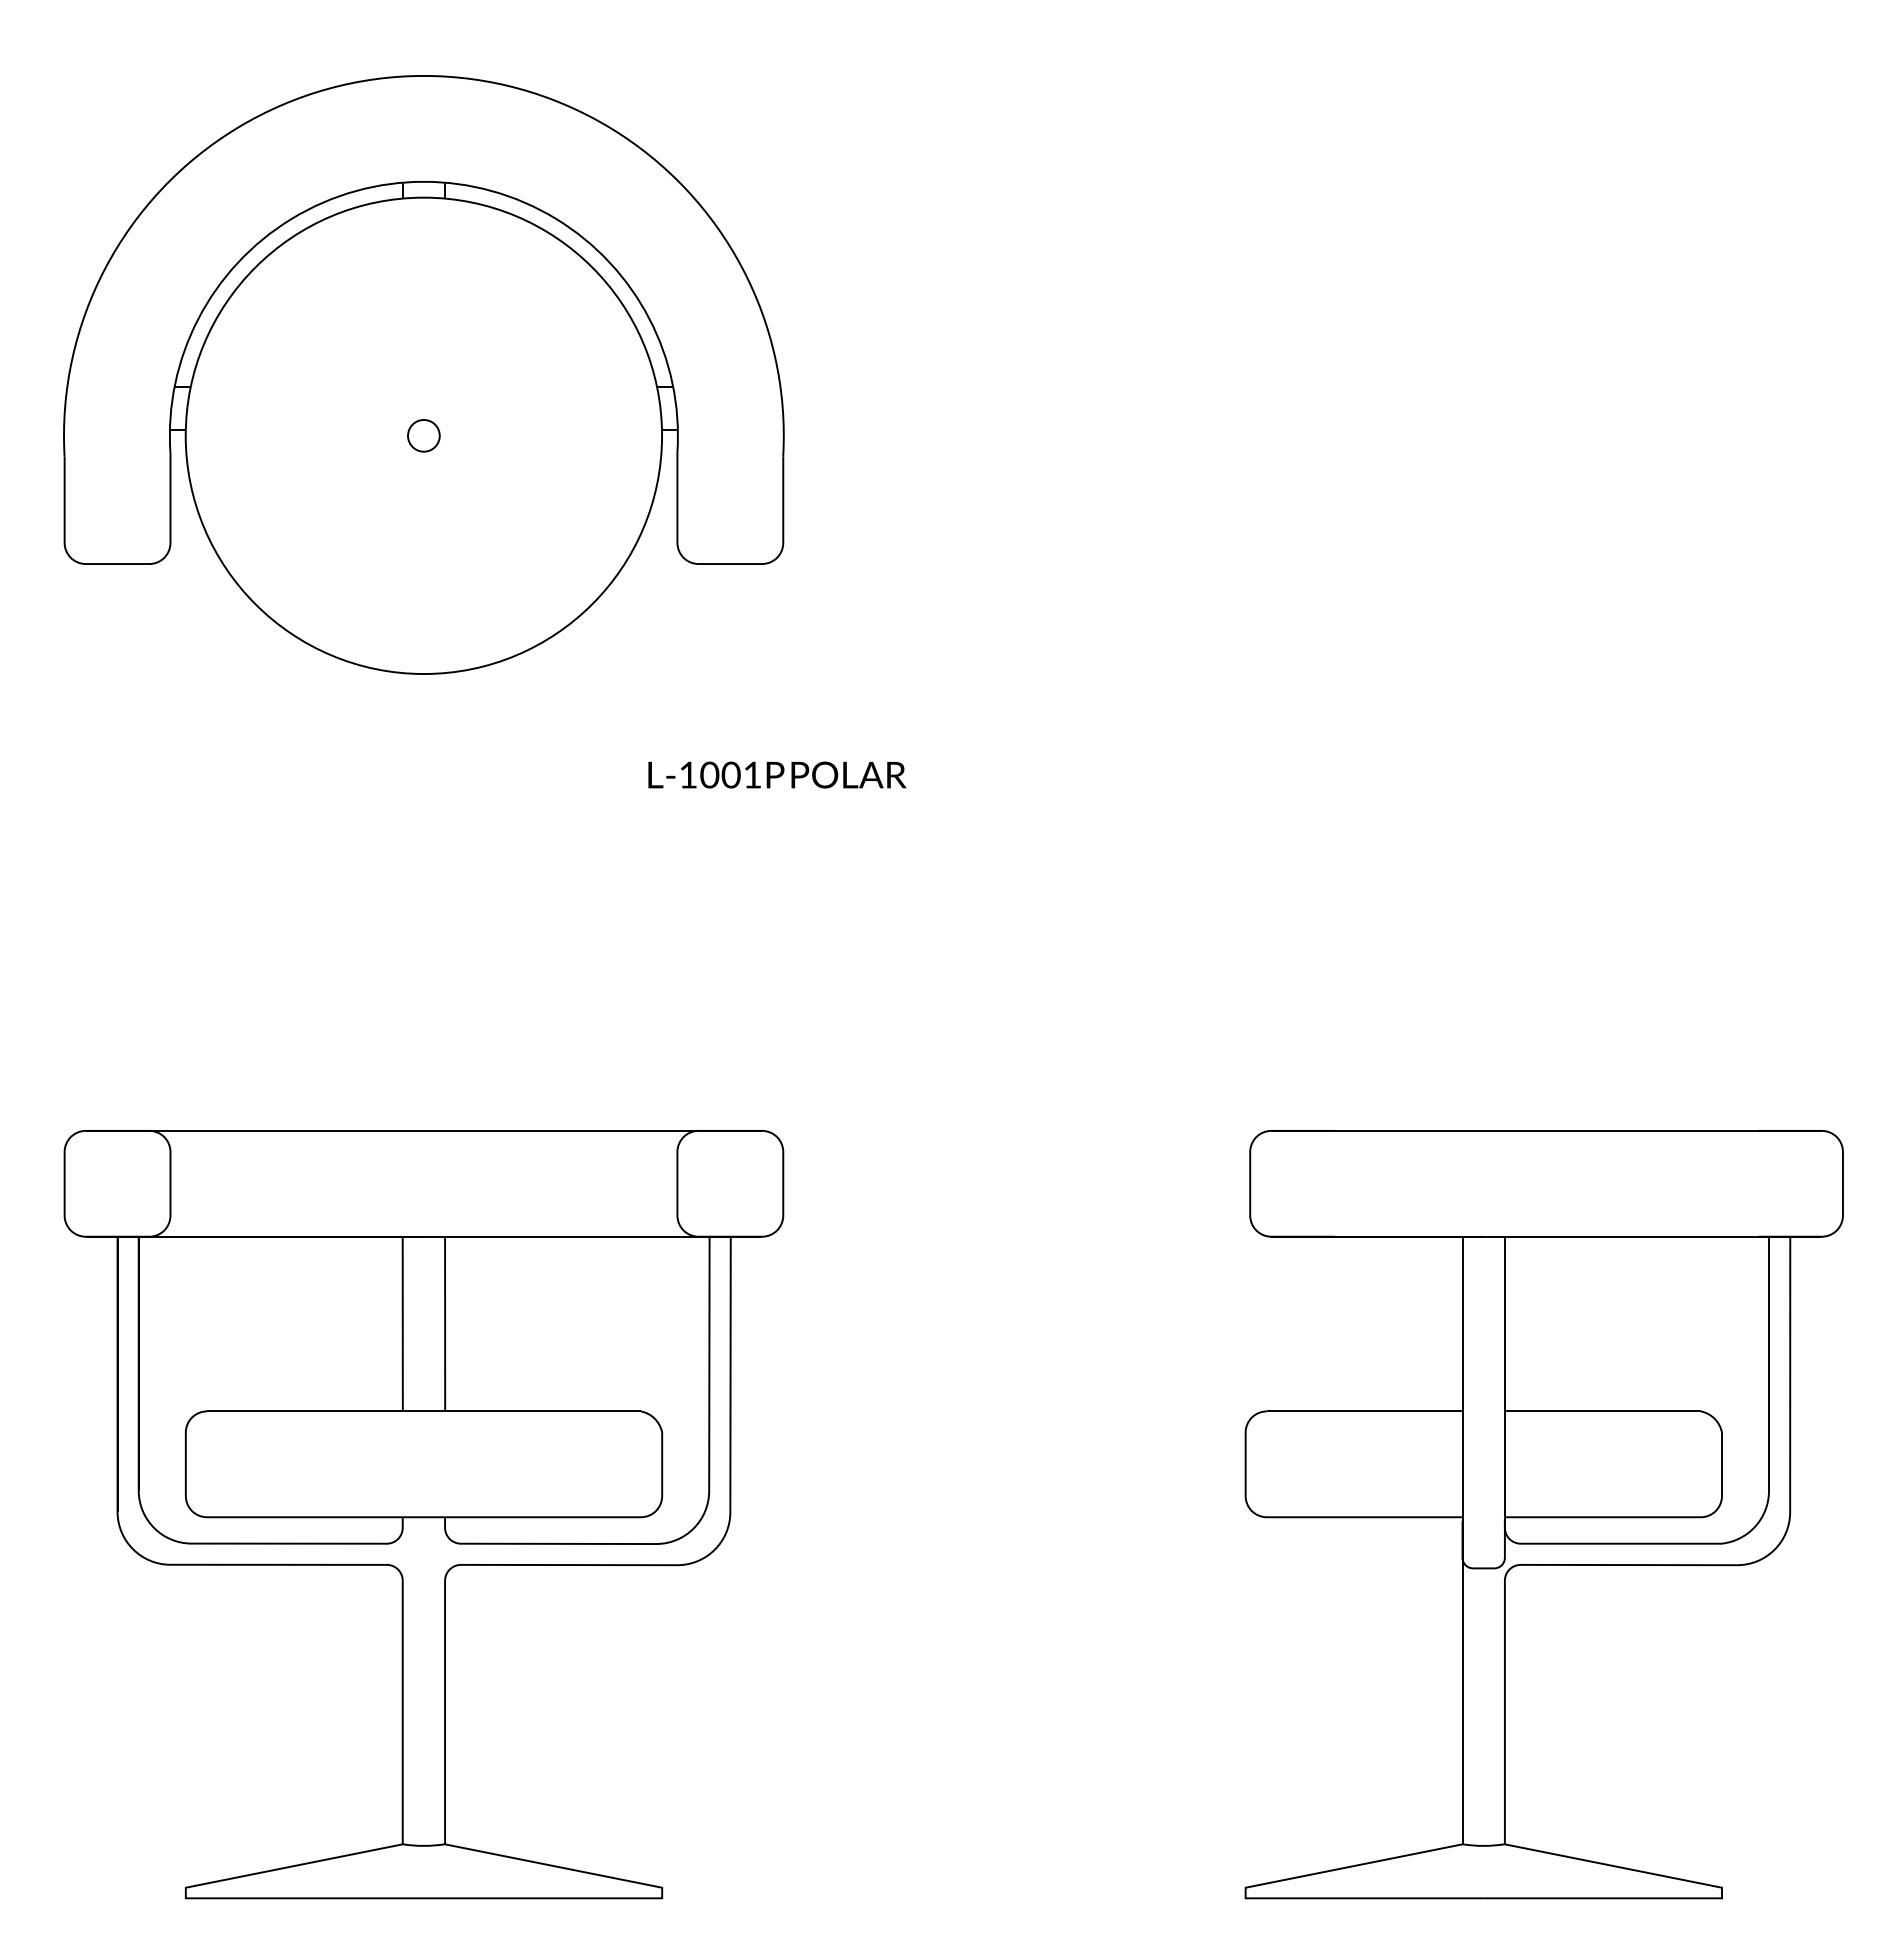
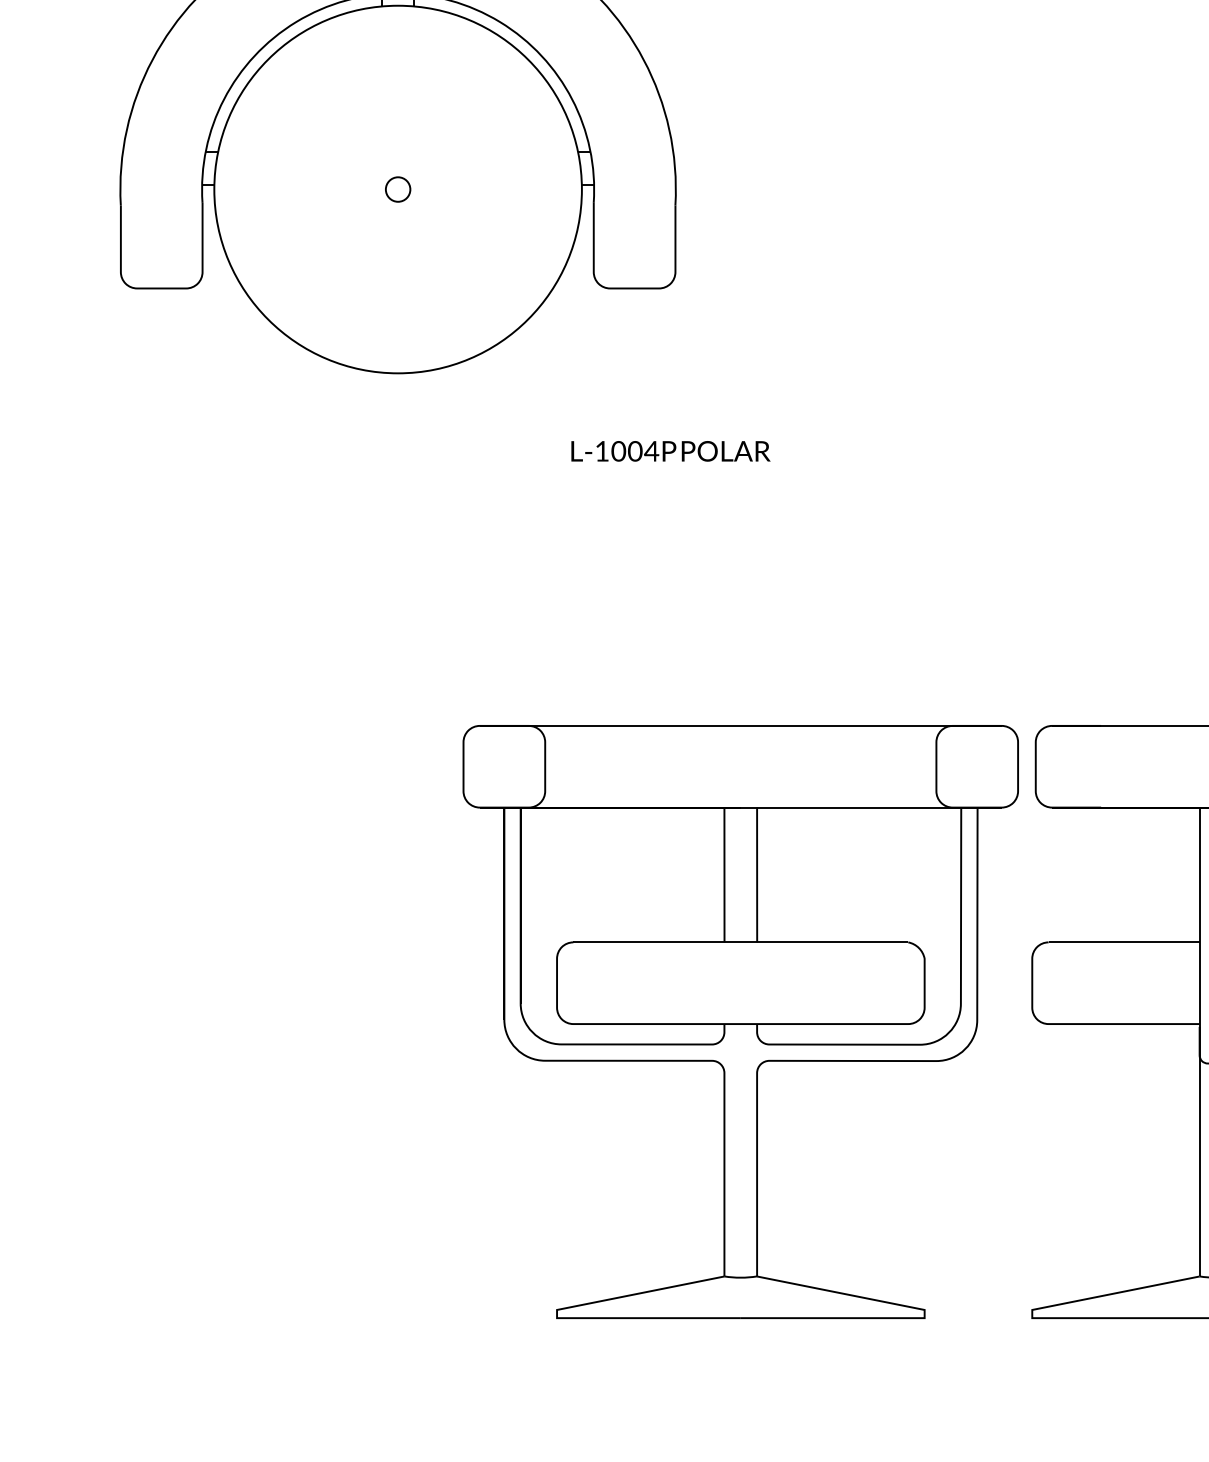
text: (752, 774) -> (651, 450), L-1001P -> L-1004P
part: (423, 1514) -> (740, 1021), moved

